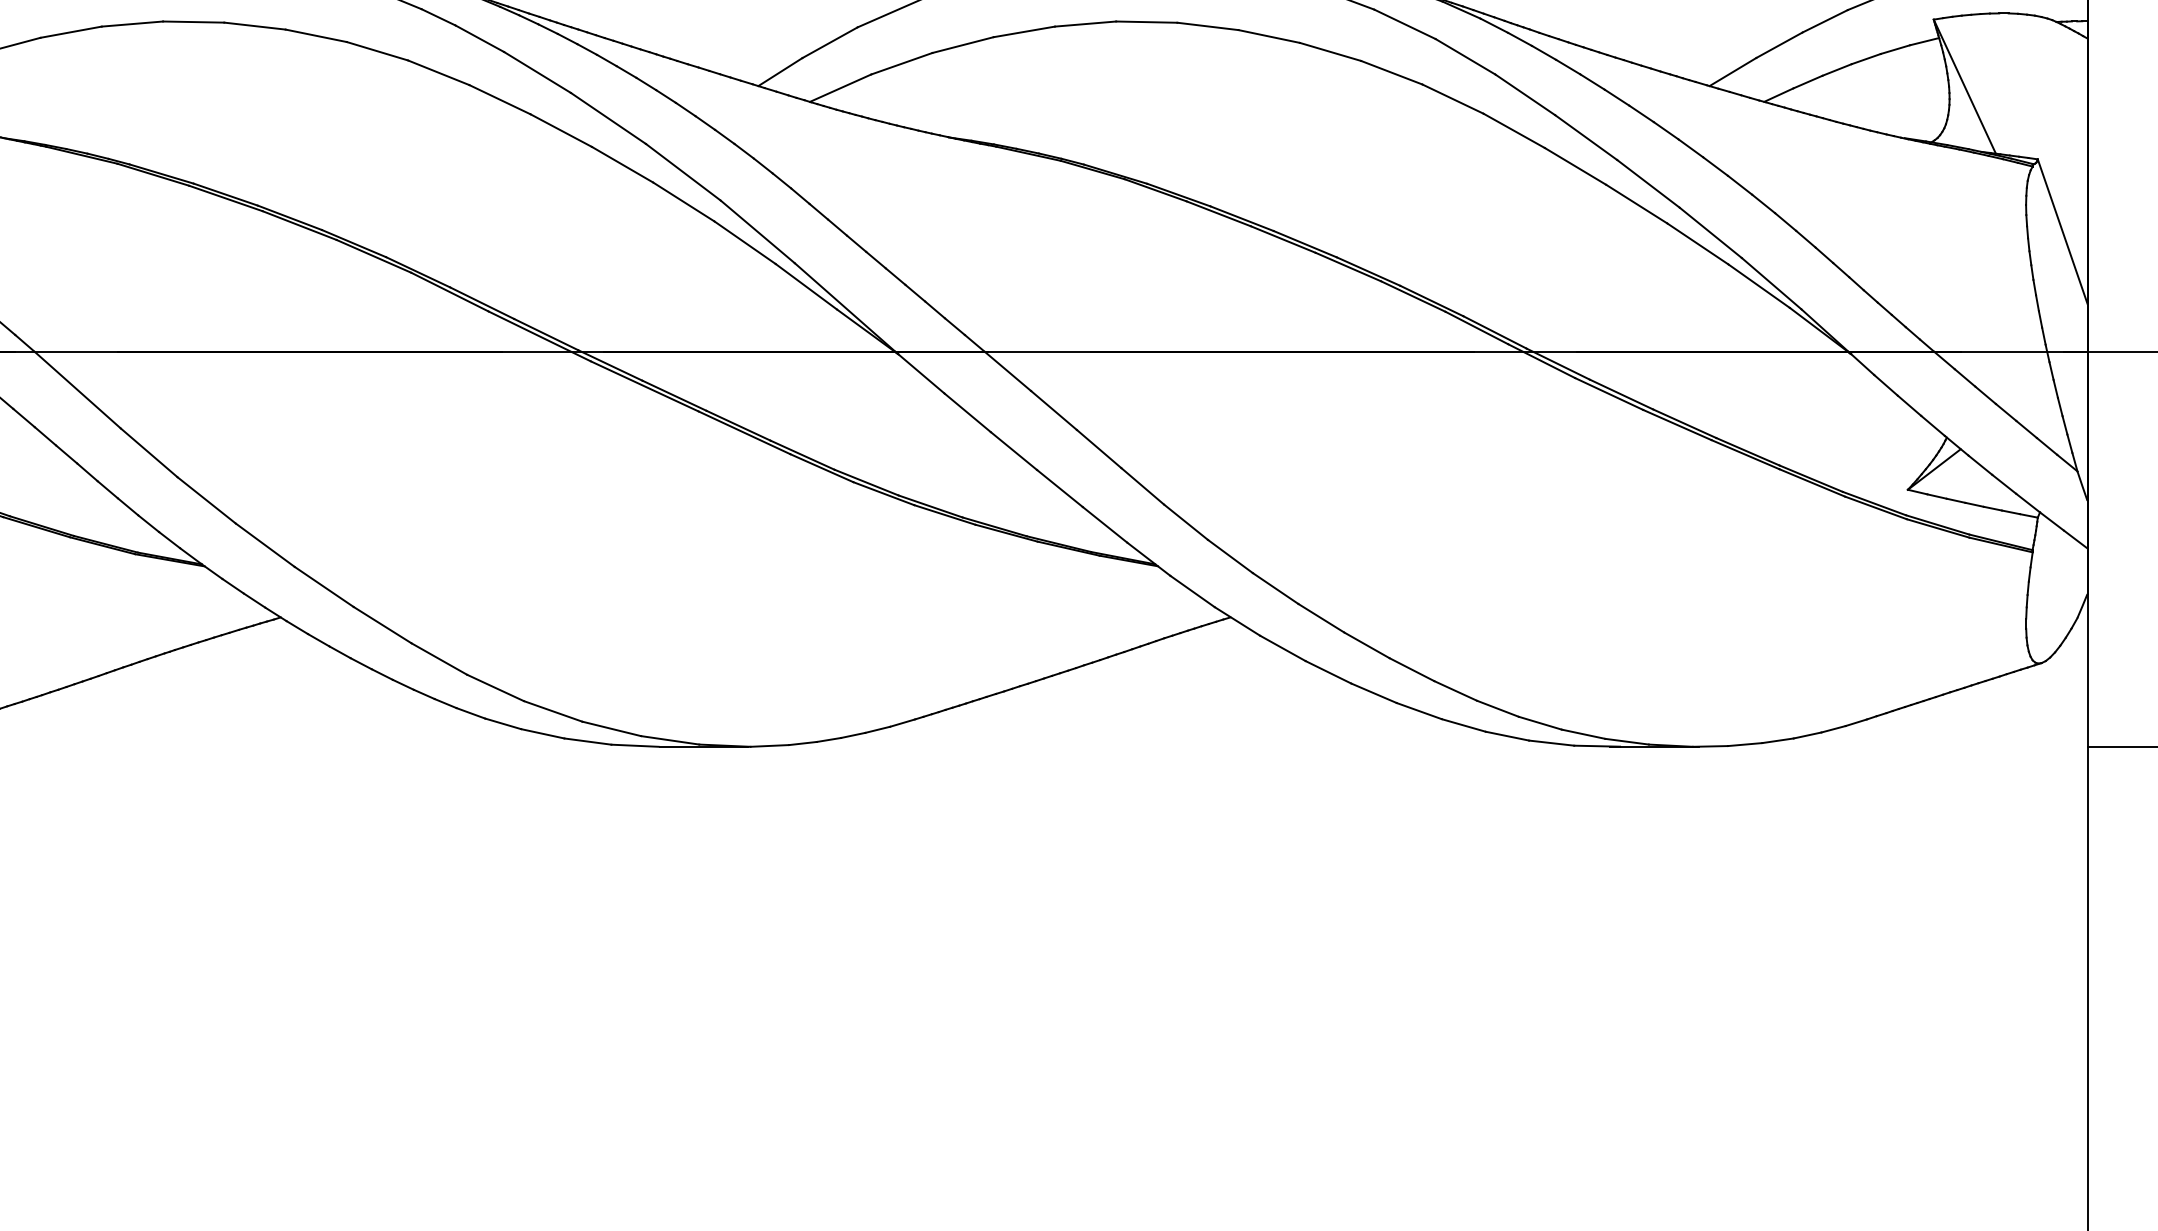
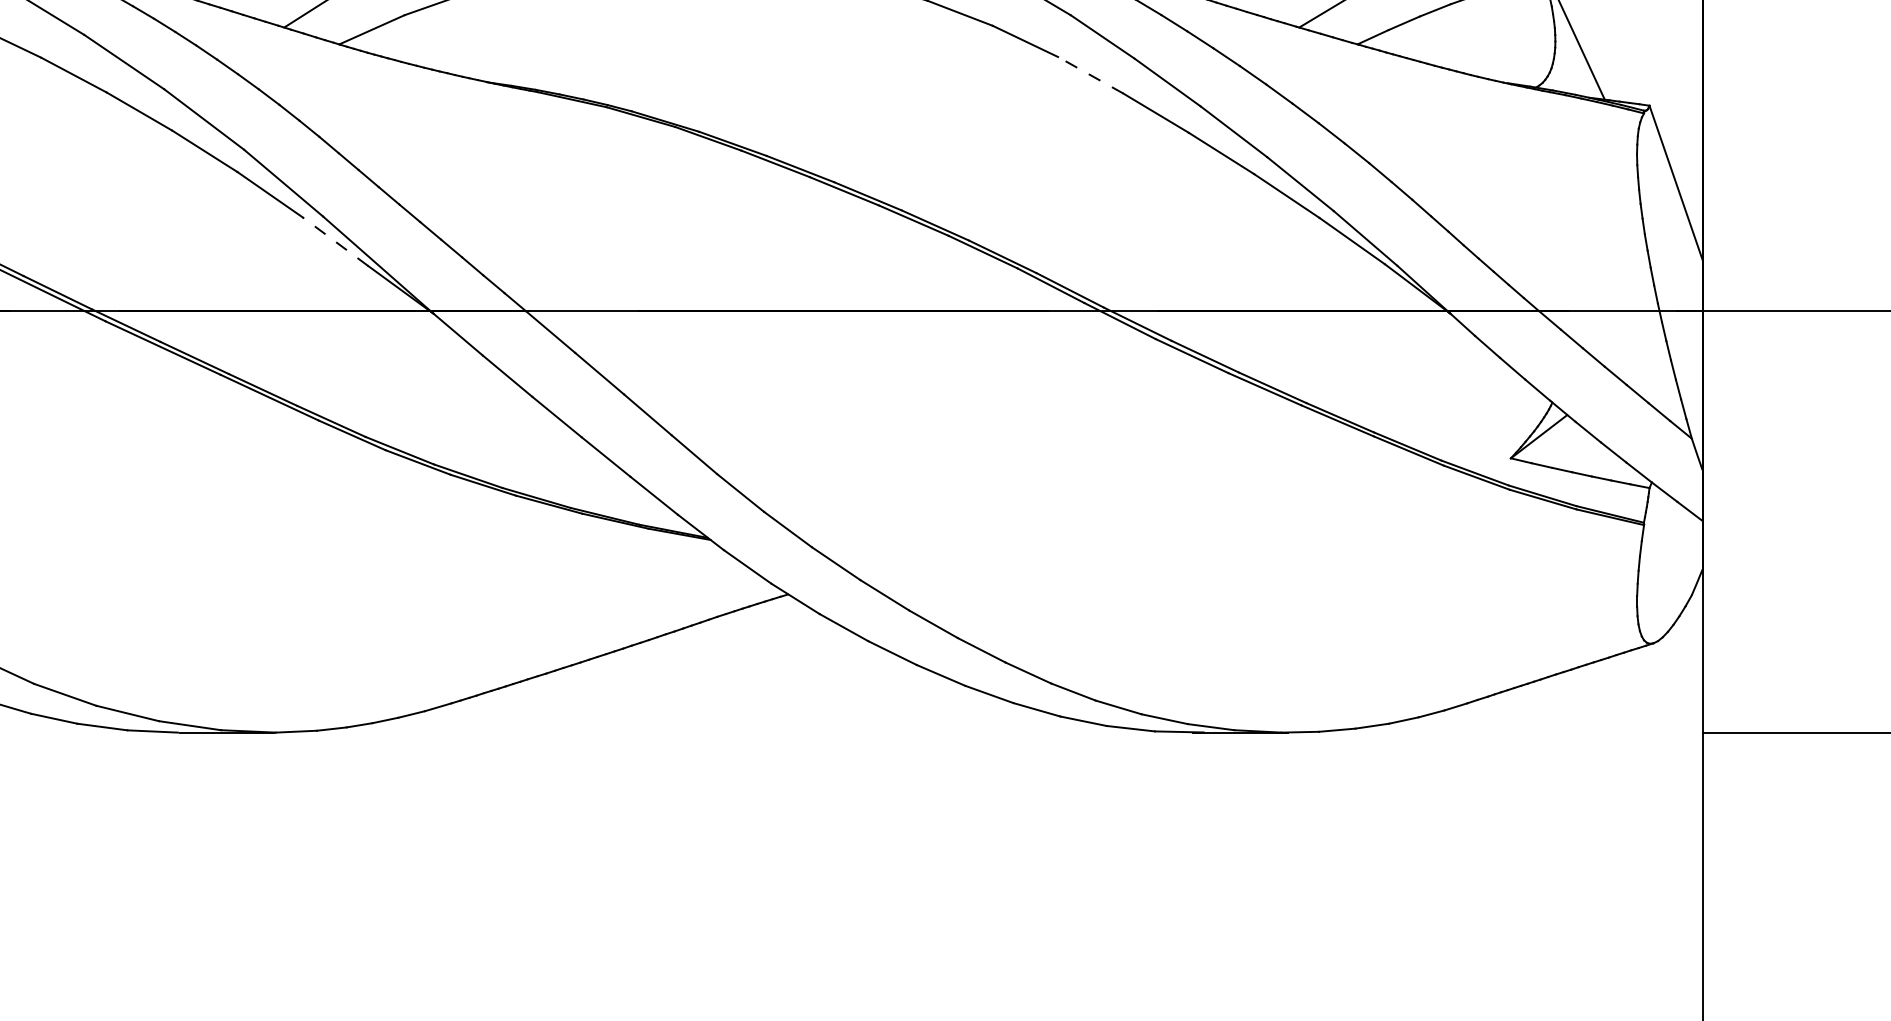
line: (1513, 130) -> (1090, 74), solid -> dashed
line: (805, 286) -> (334, 241), solid -> dashed

